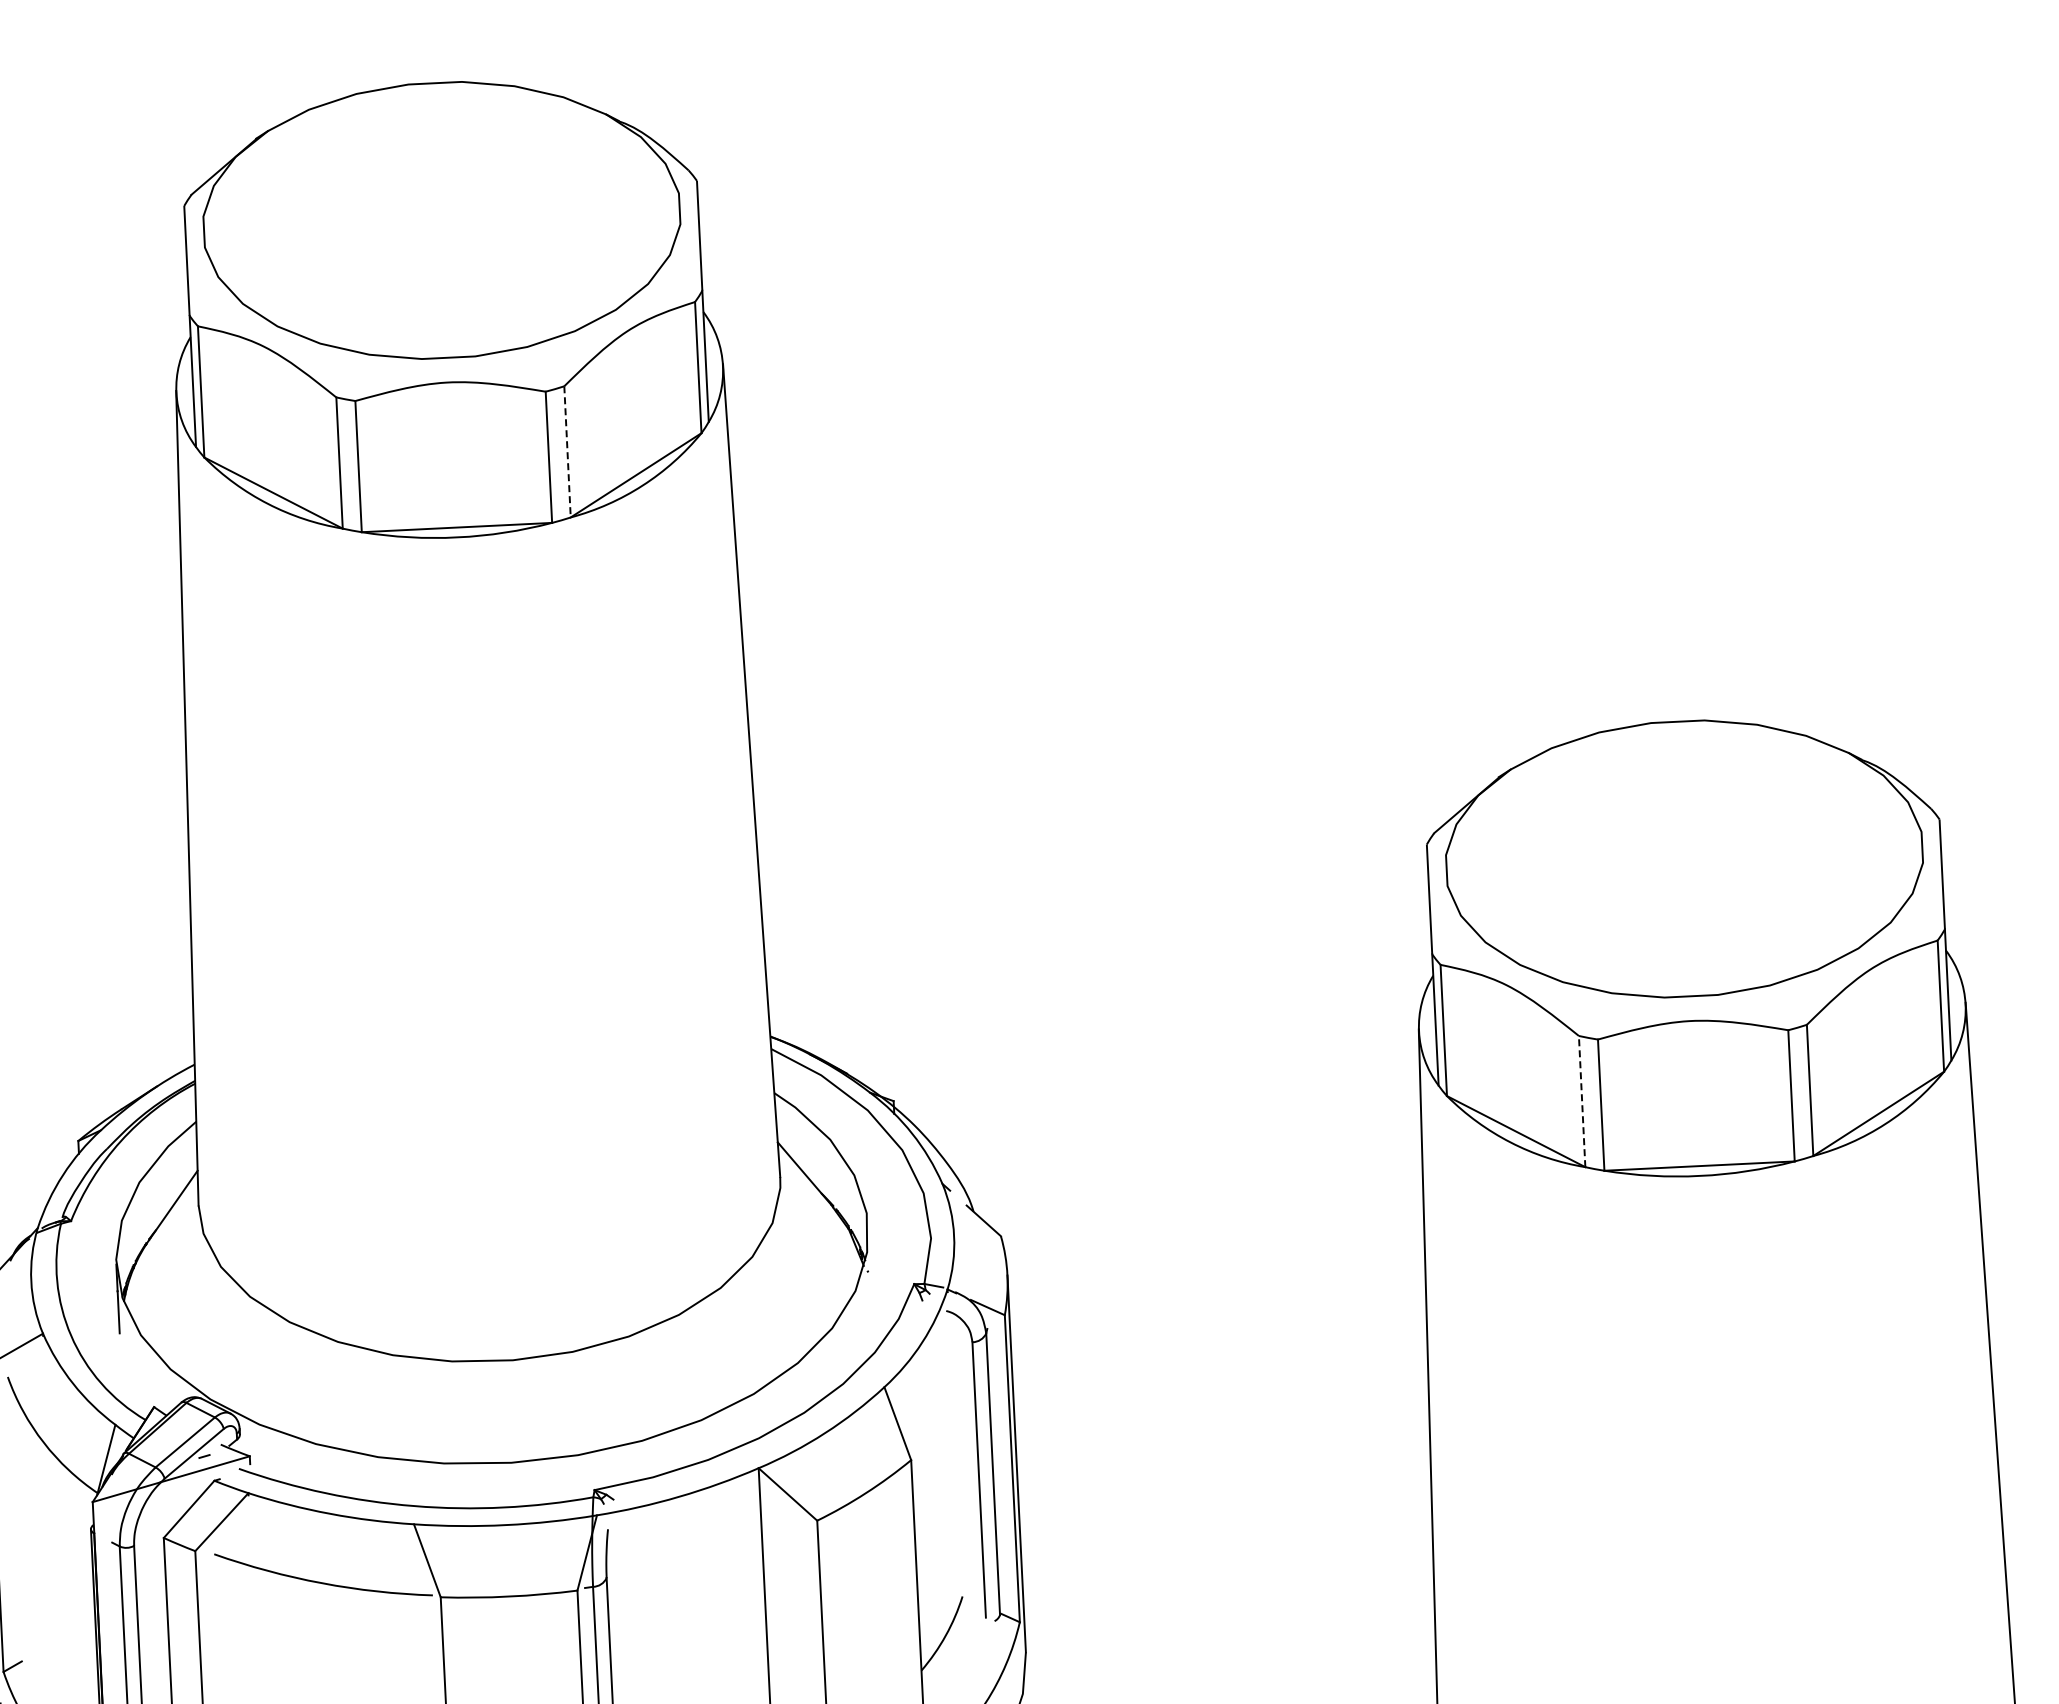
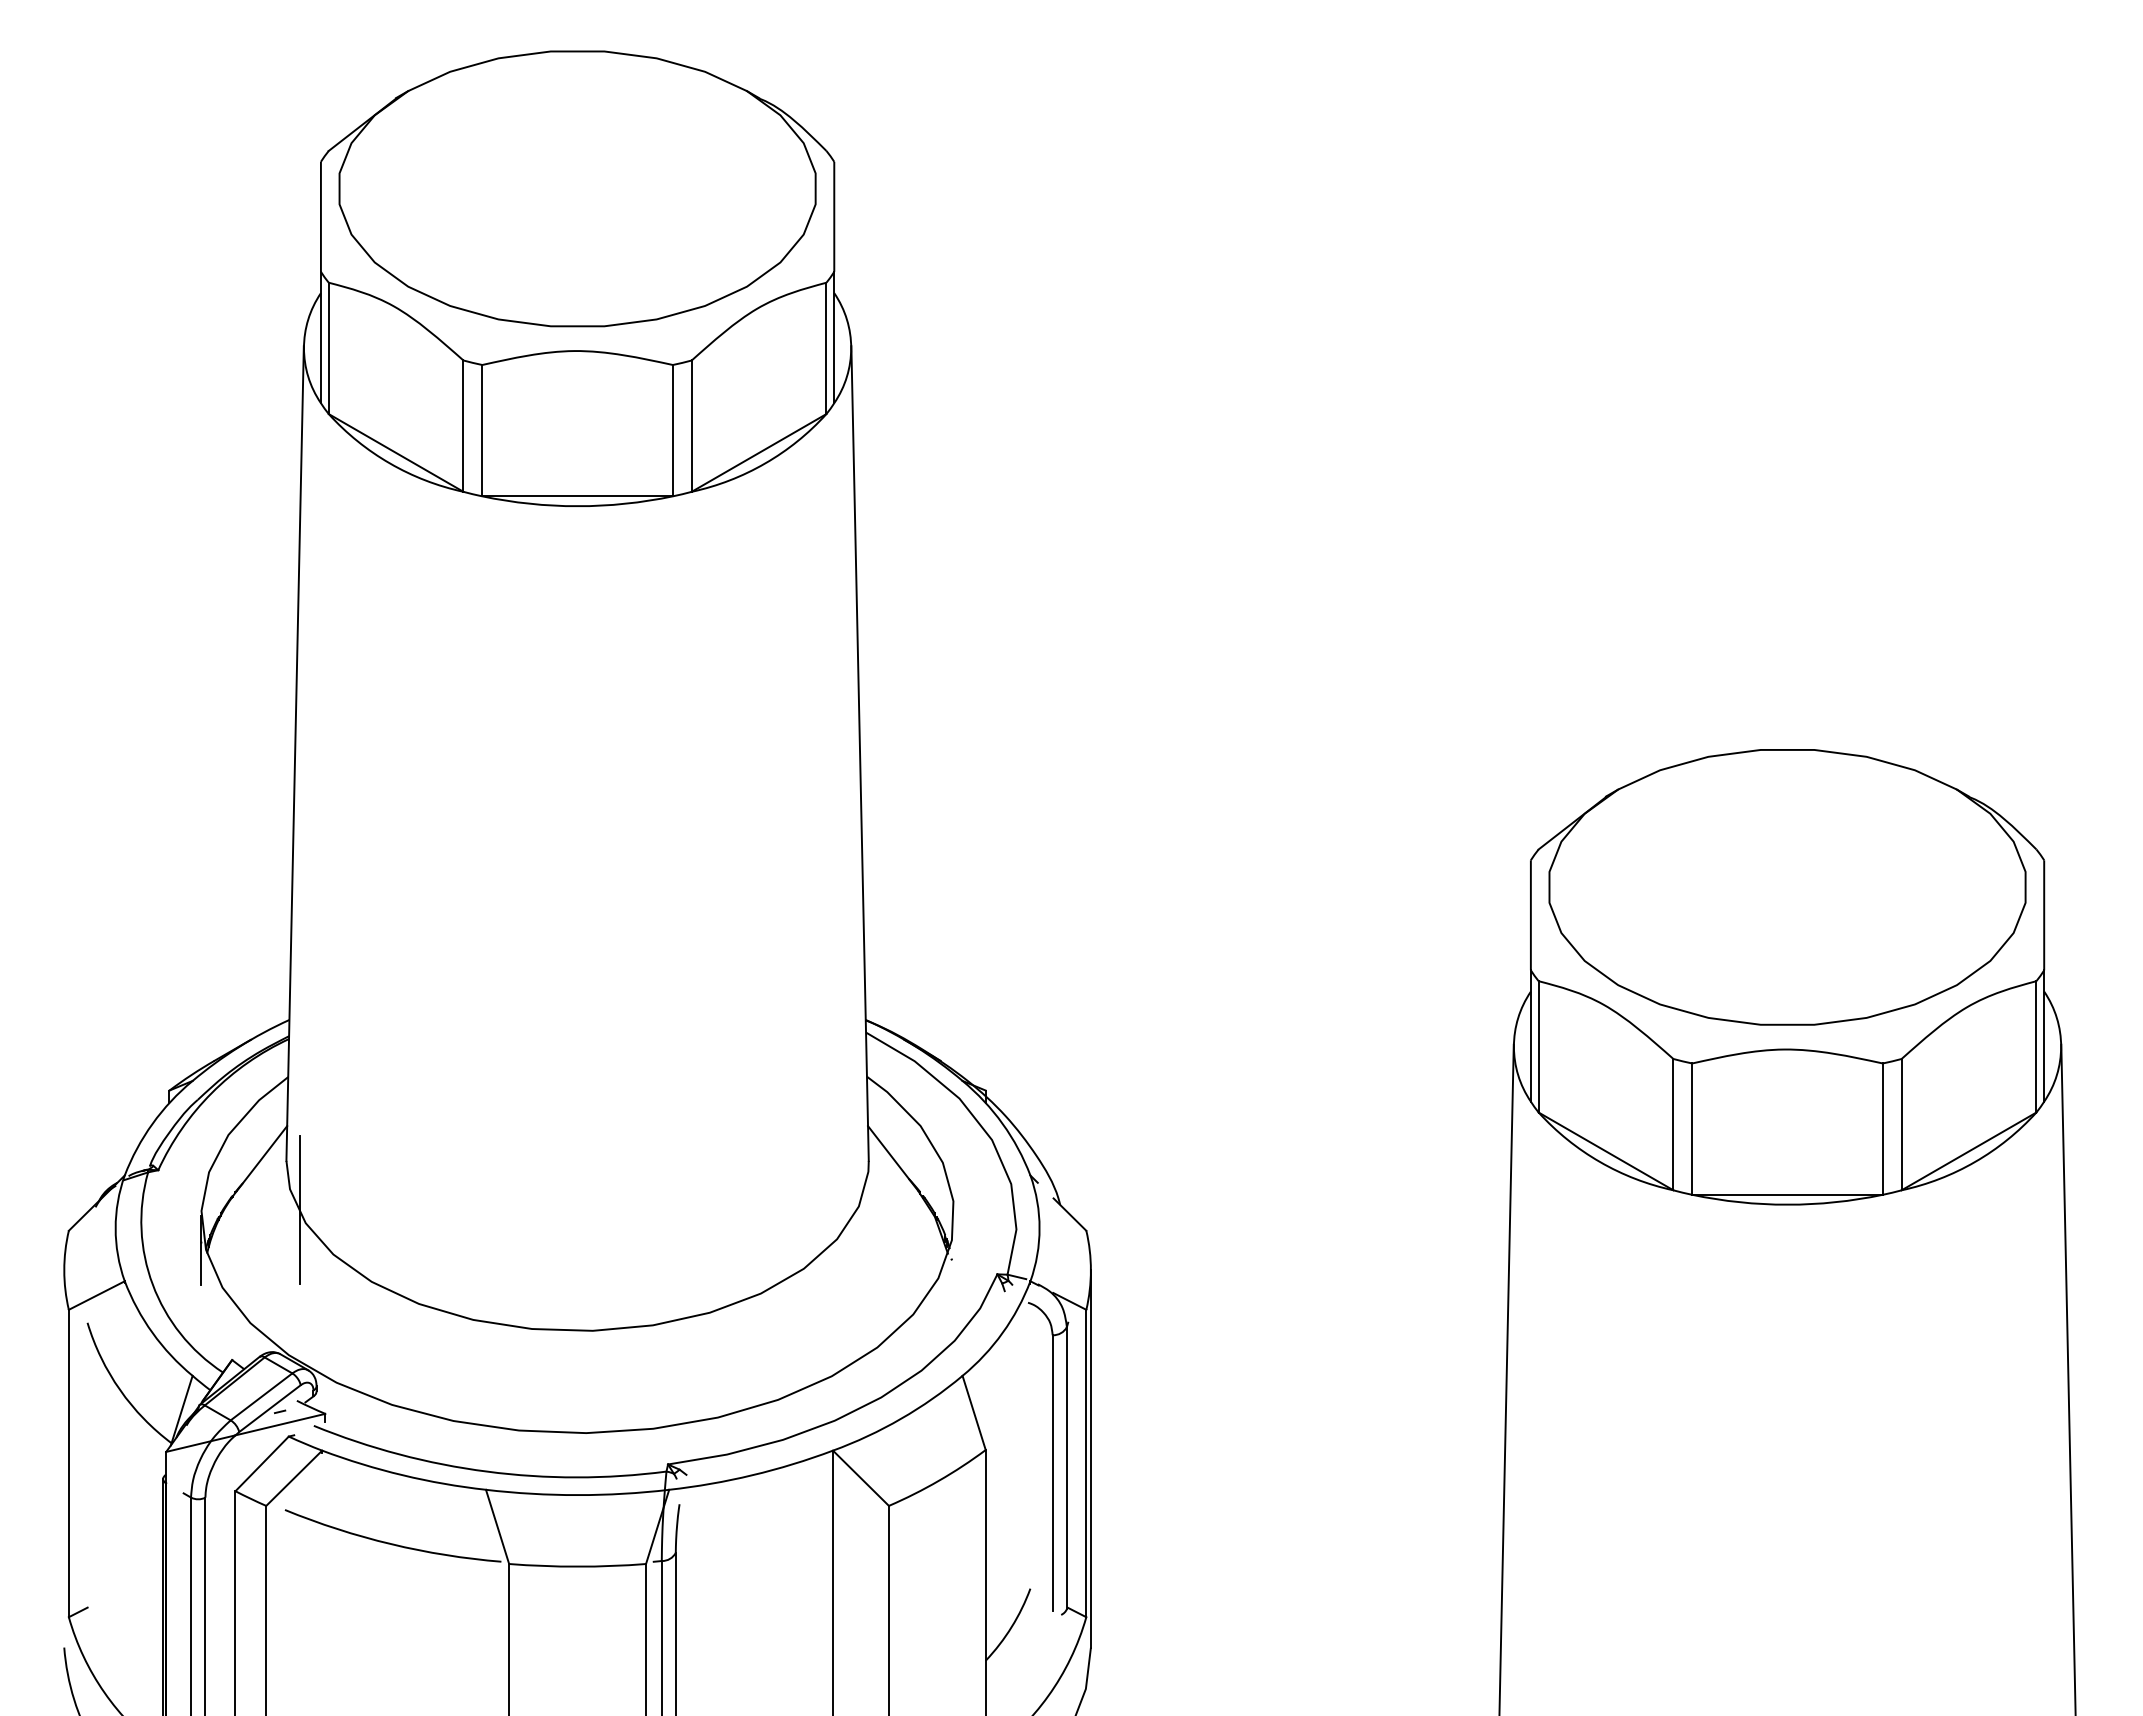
line: (567, 452) -> (691, 426), dashed -> solid
line: (1582, 1101) -> (1673, 1124), dashed -> solid
line: (215, 1253) -> (300, 1209), added

